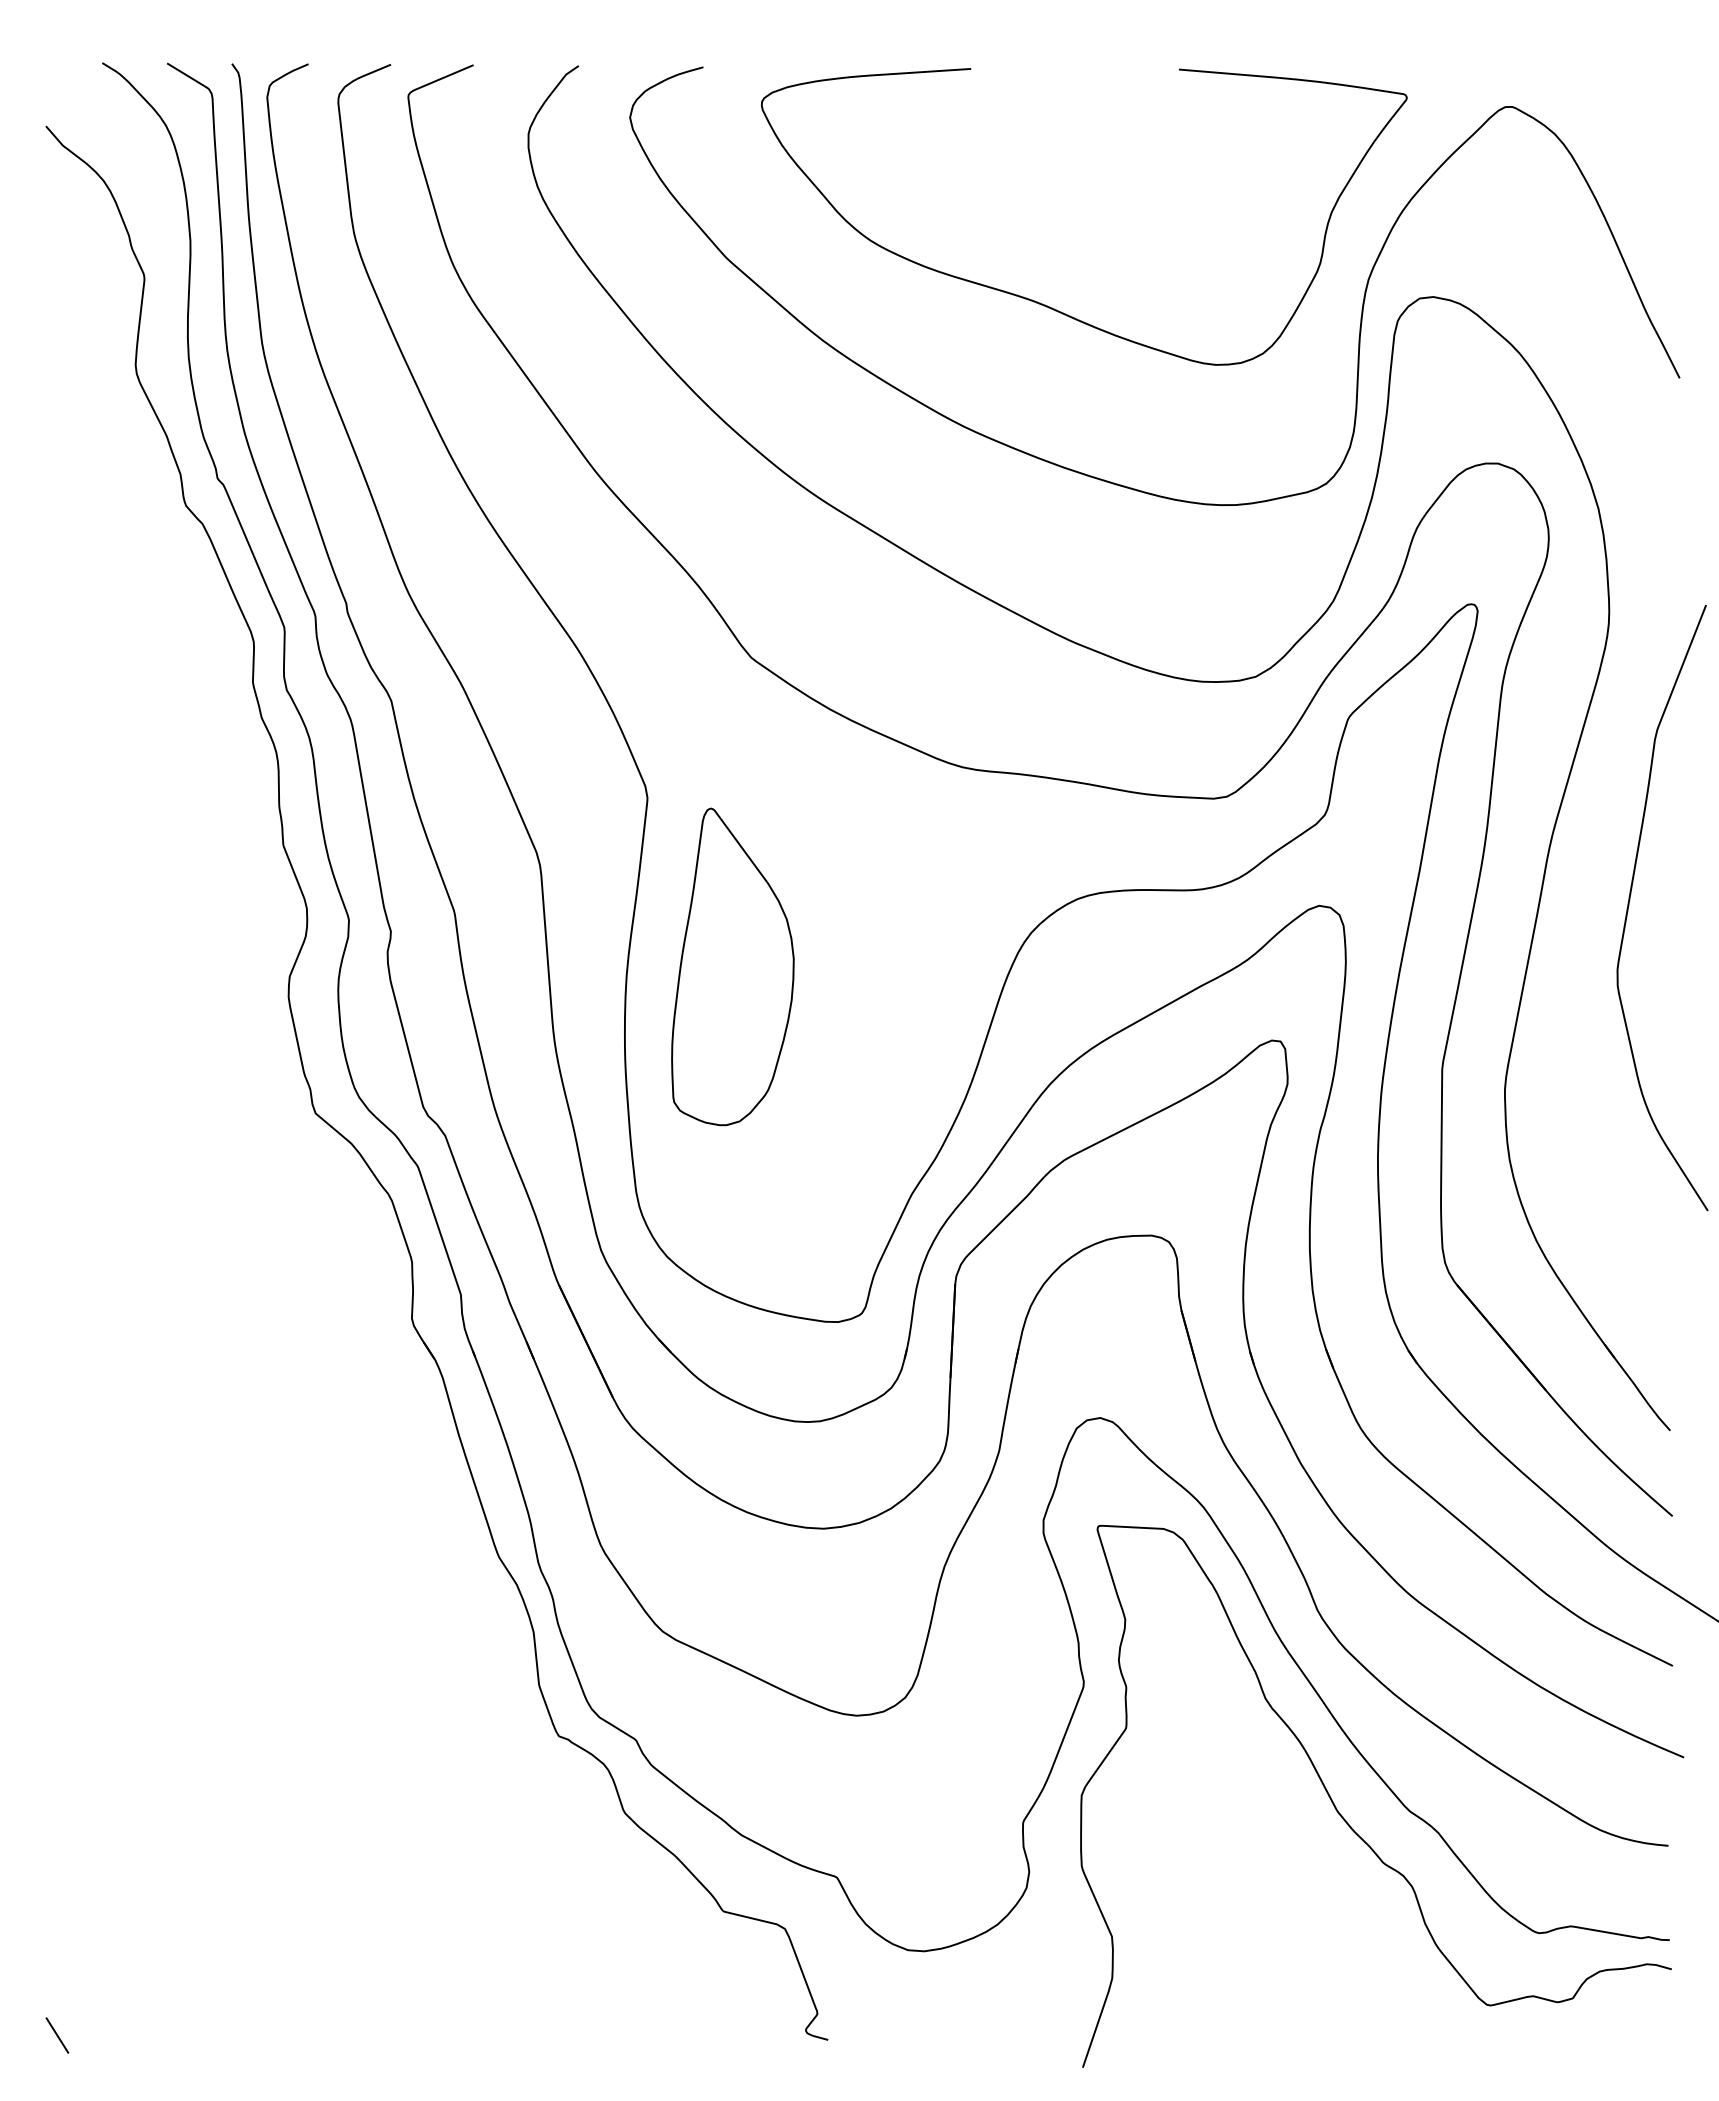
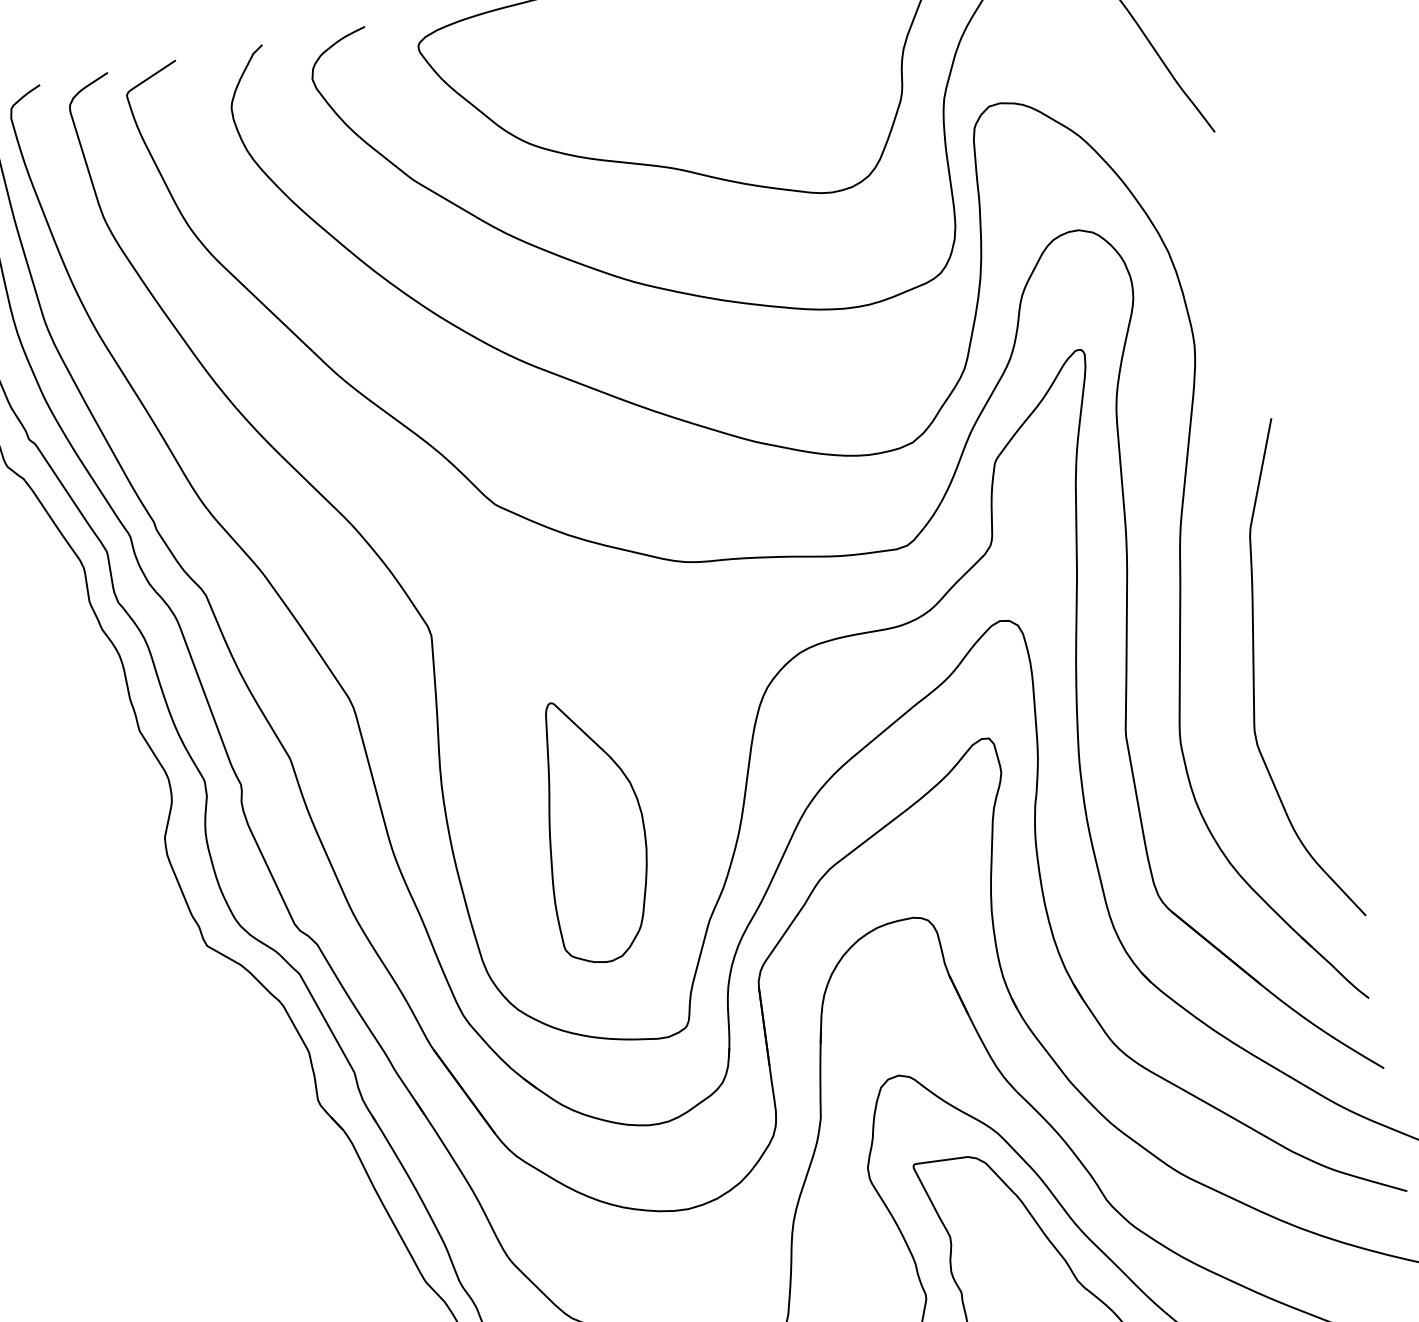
curve: (1630, 900) -> (1254, 672), moved
part: (732, 966) -> (592, 829), moved

